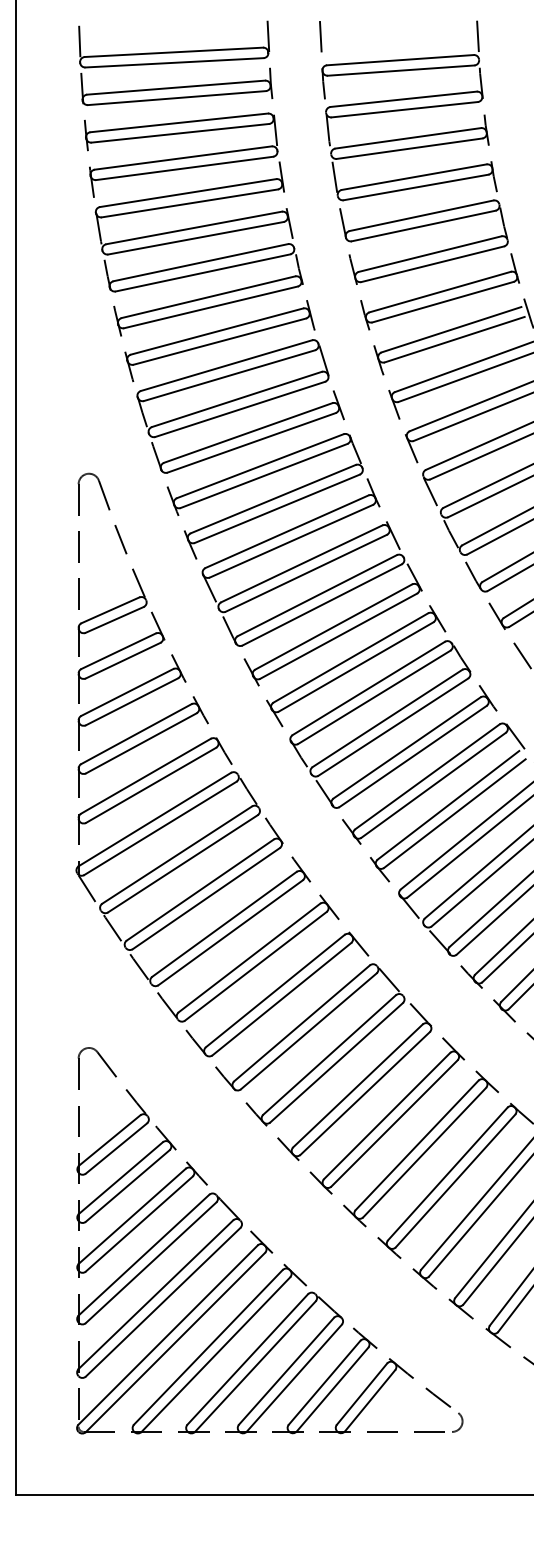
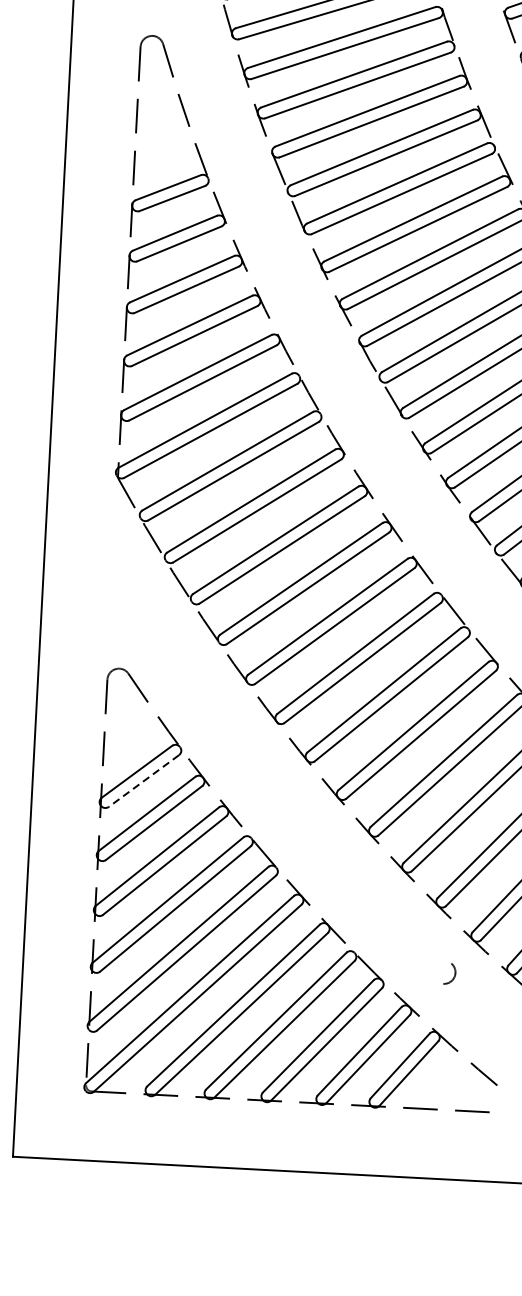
line: (116, 1148) -> (143, 781), solid -> dashed
arc: (461, 1422) -> (454, 974), moved

